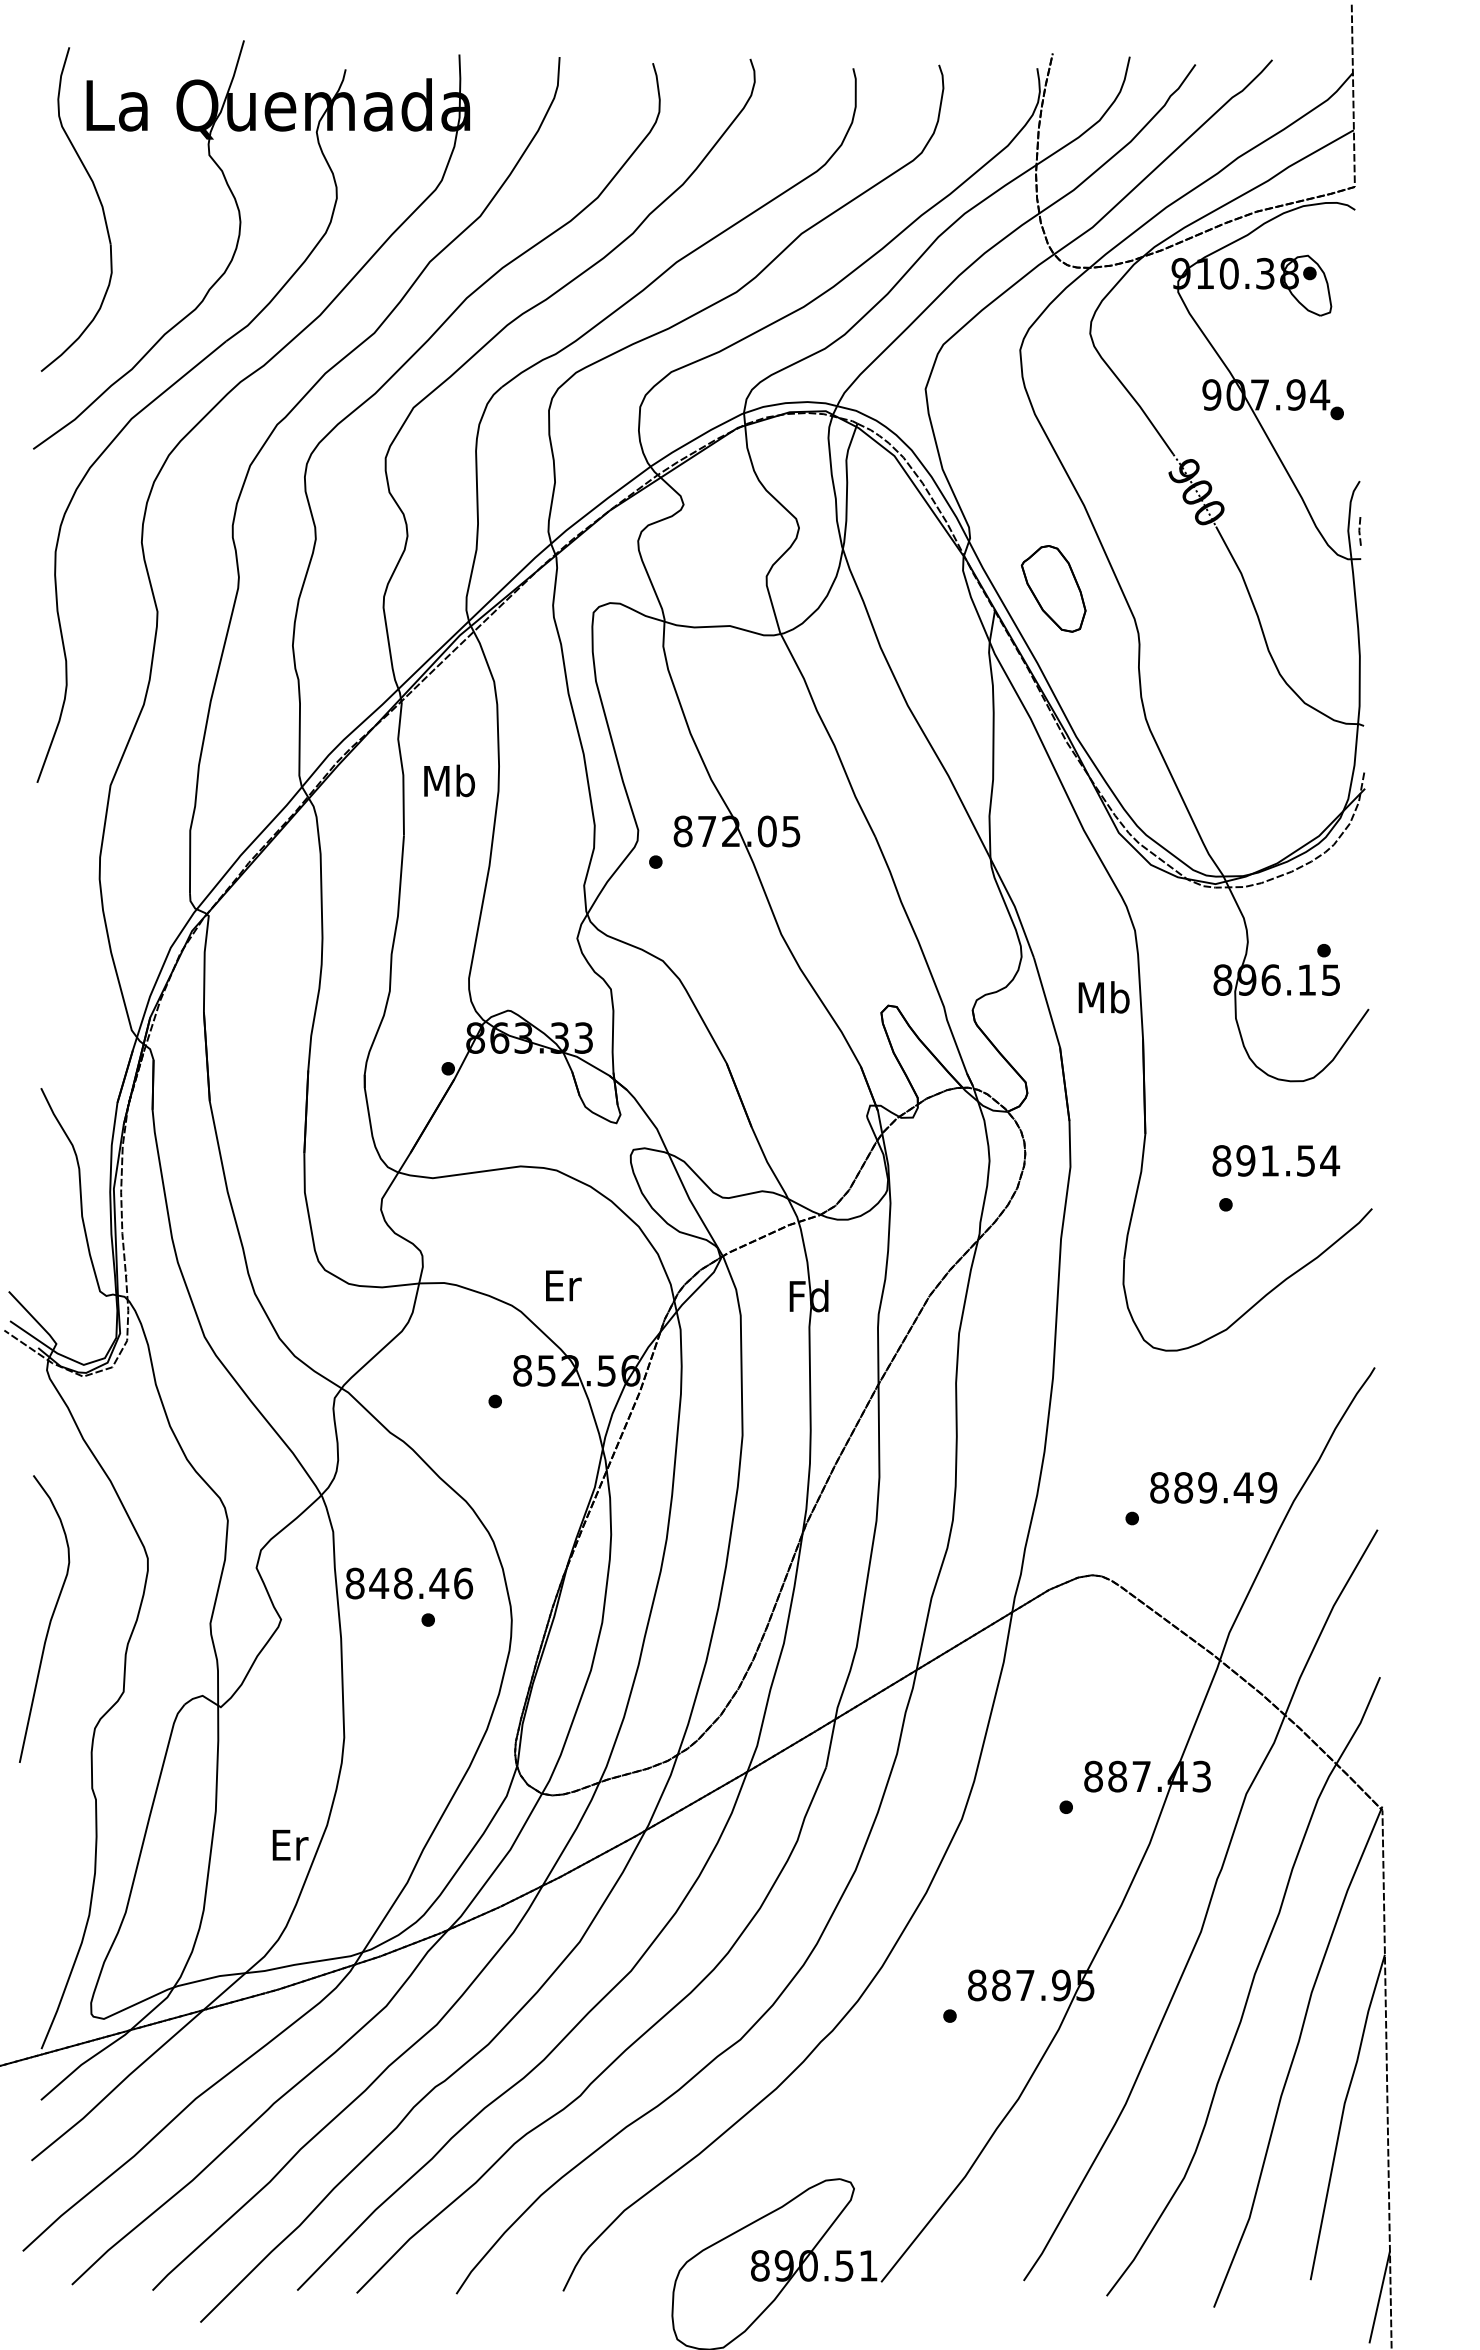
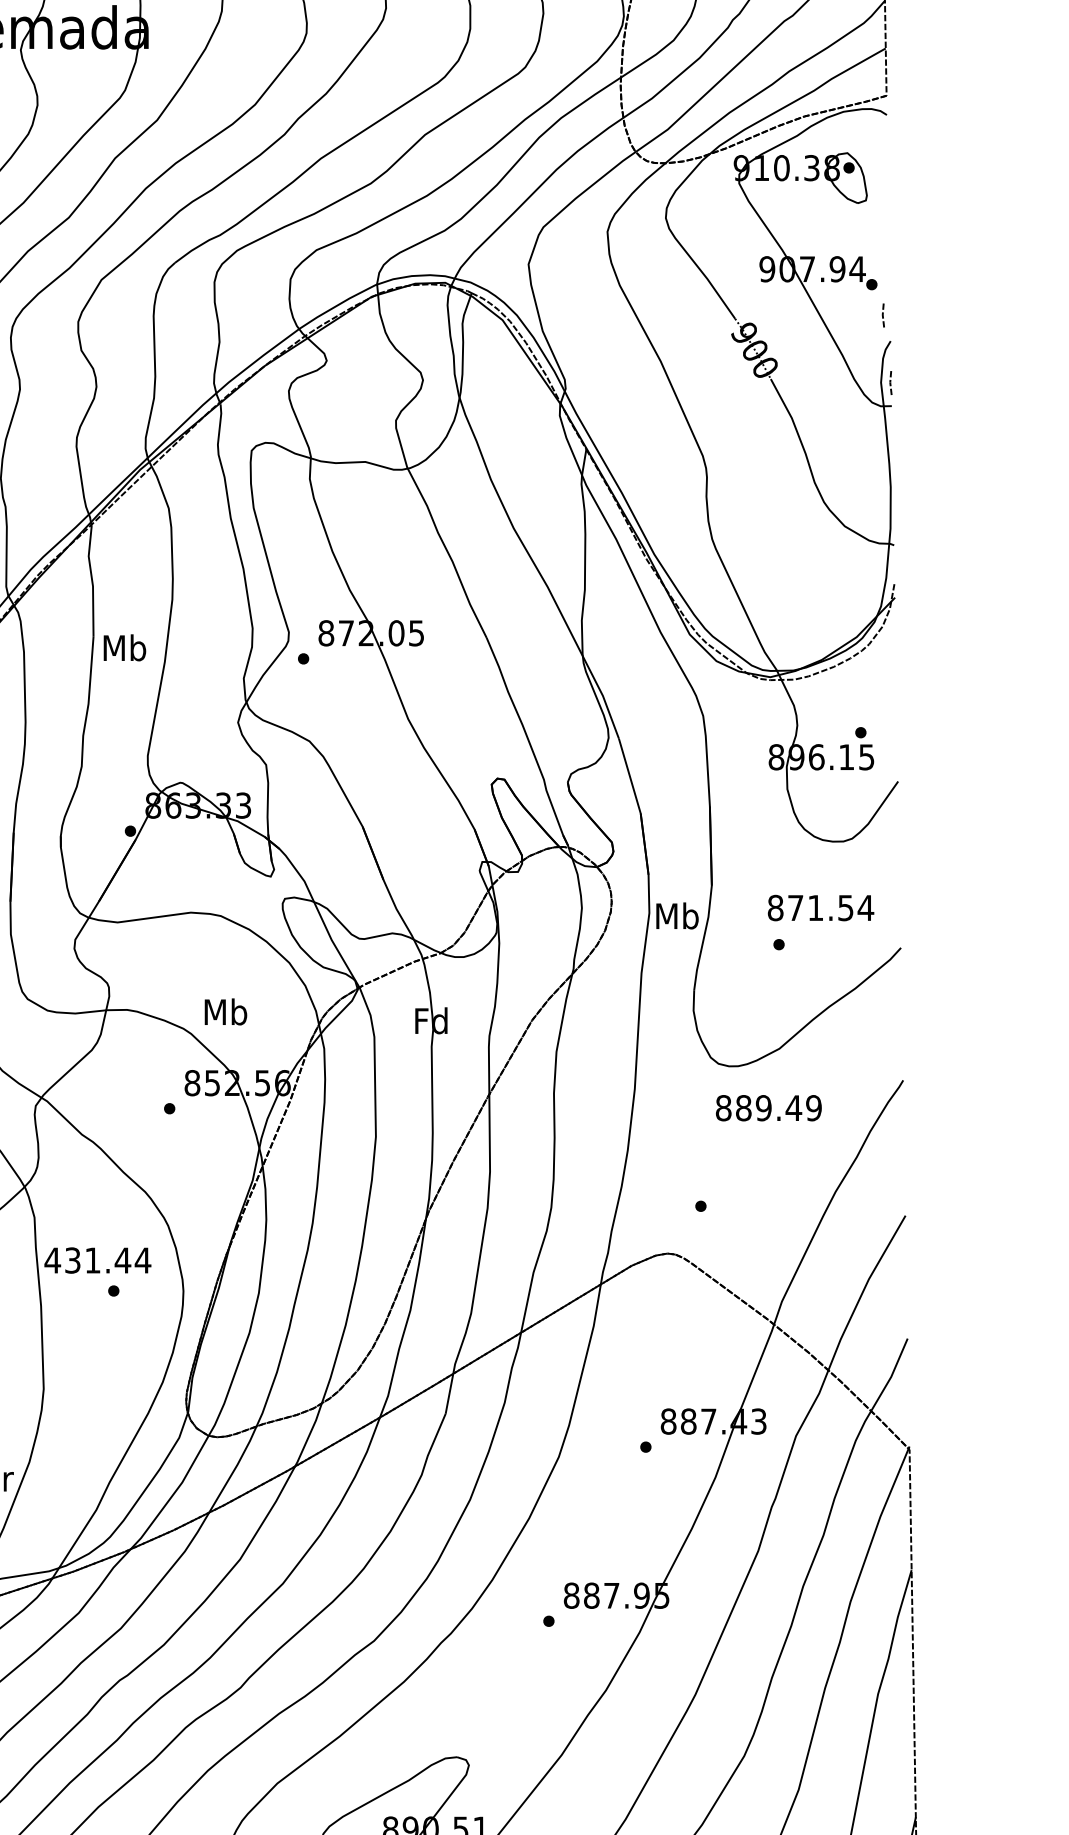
line: (1350, 450) -> (882, 315), added
part: (1053, 588) -> (635, 430), removed
text: (449, 780) -> (124, 647), moved
text: (1103, 997) -> (676, 916), moved
text: (1245, 1160) -> (795, 907), 891.54 -> 871.54
text: (562, 1285) -> (225, 1011), Er -> Mb
text: (1213, 1487) -> (768, 1107), moved
text: (409, 1583) -> (98, 1260), 848.46 -> 431.44

